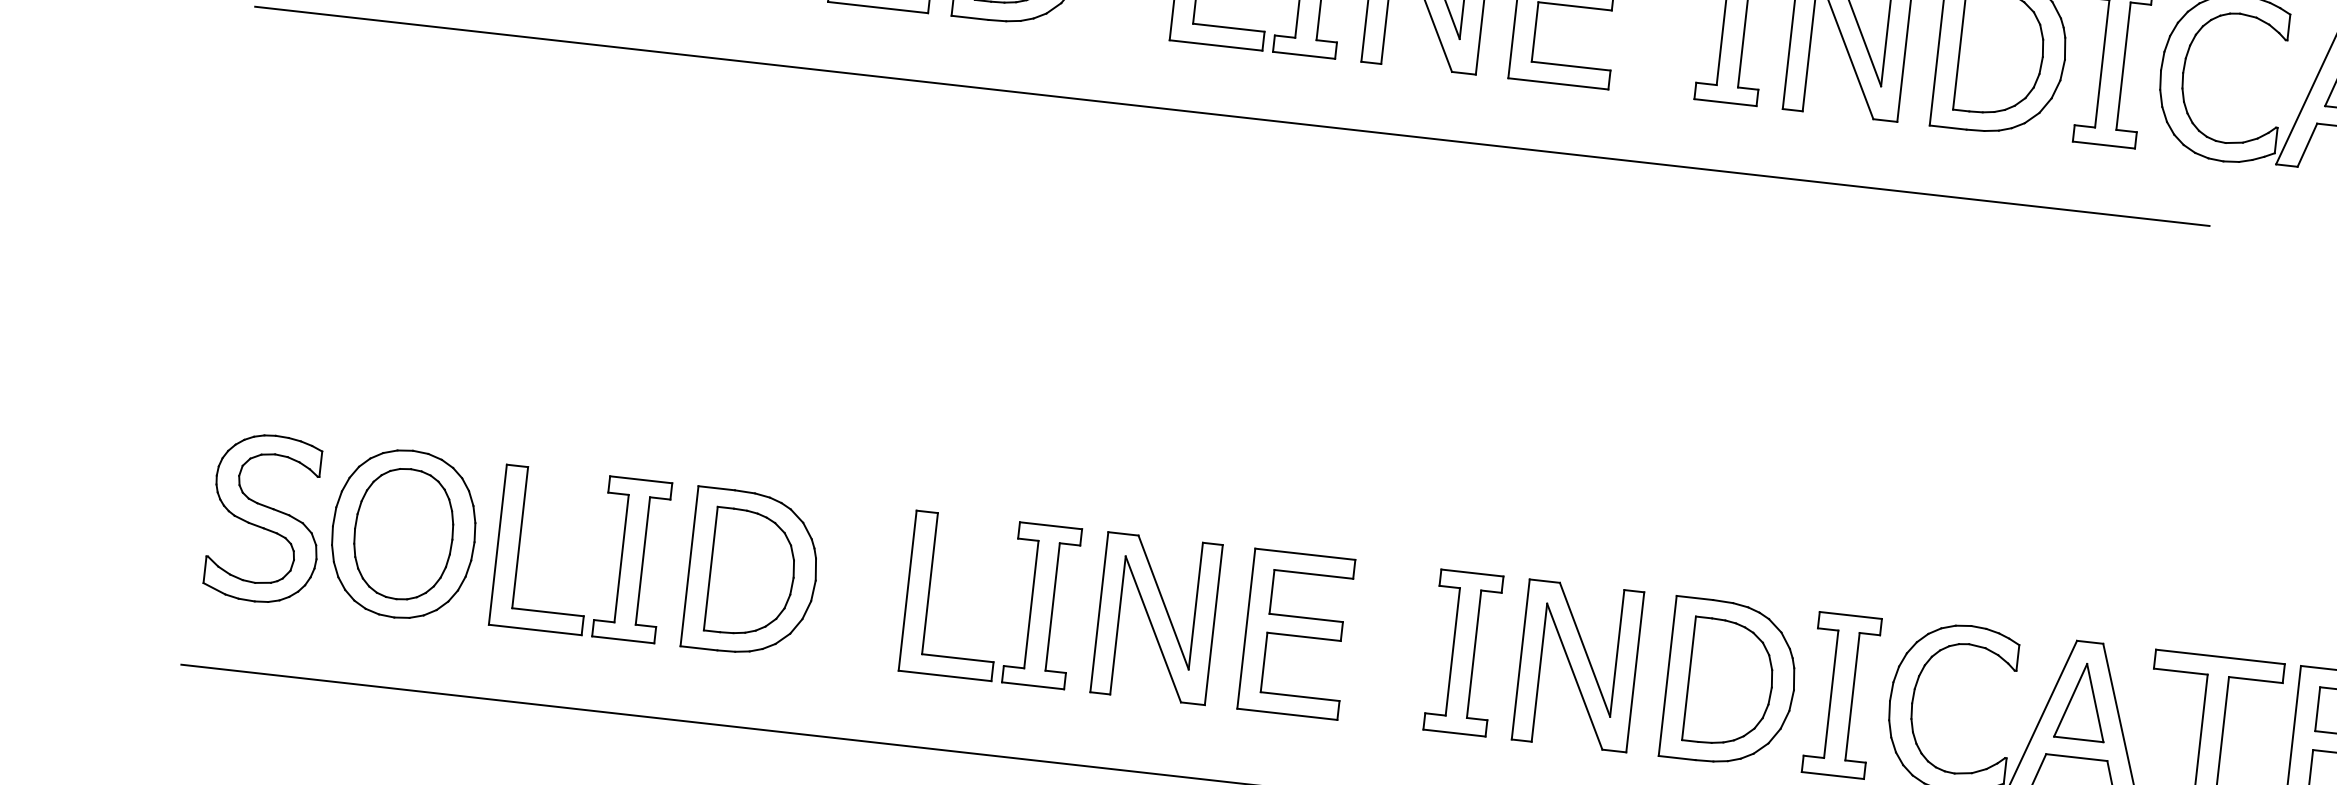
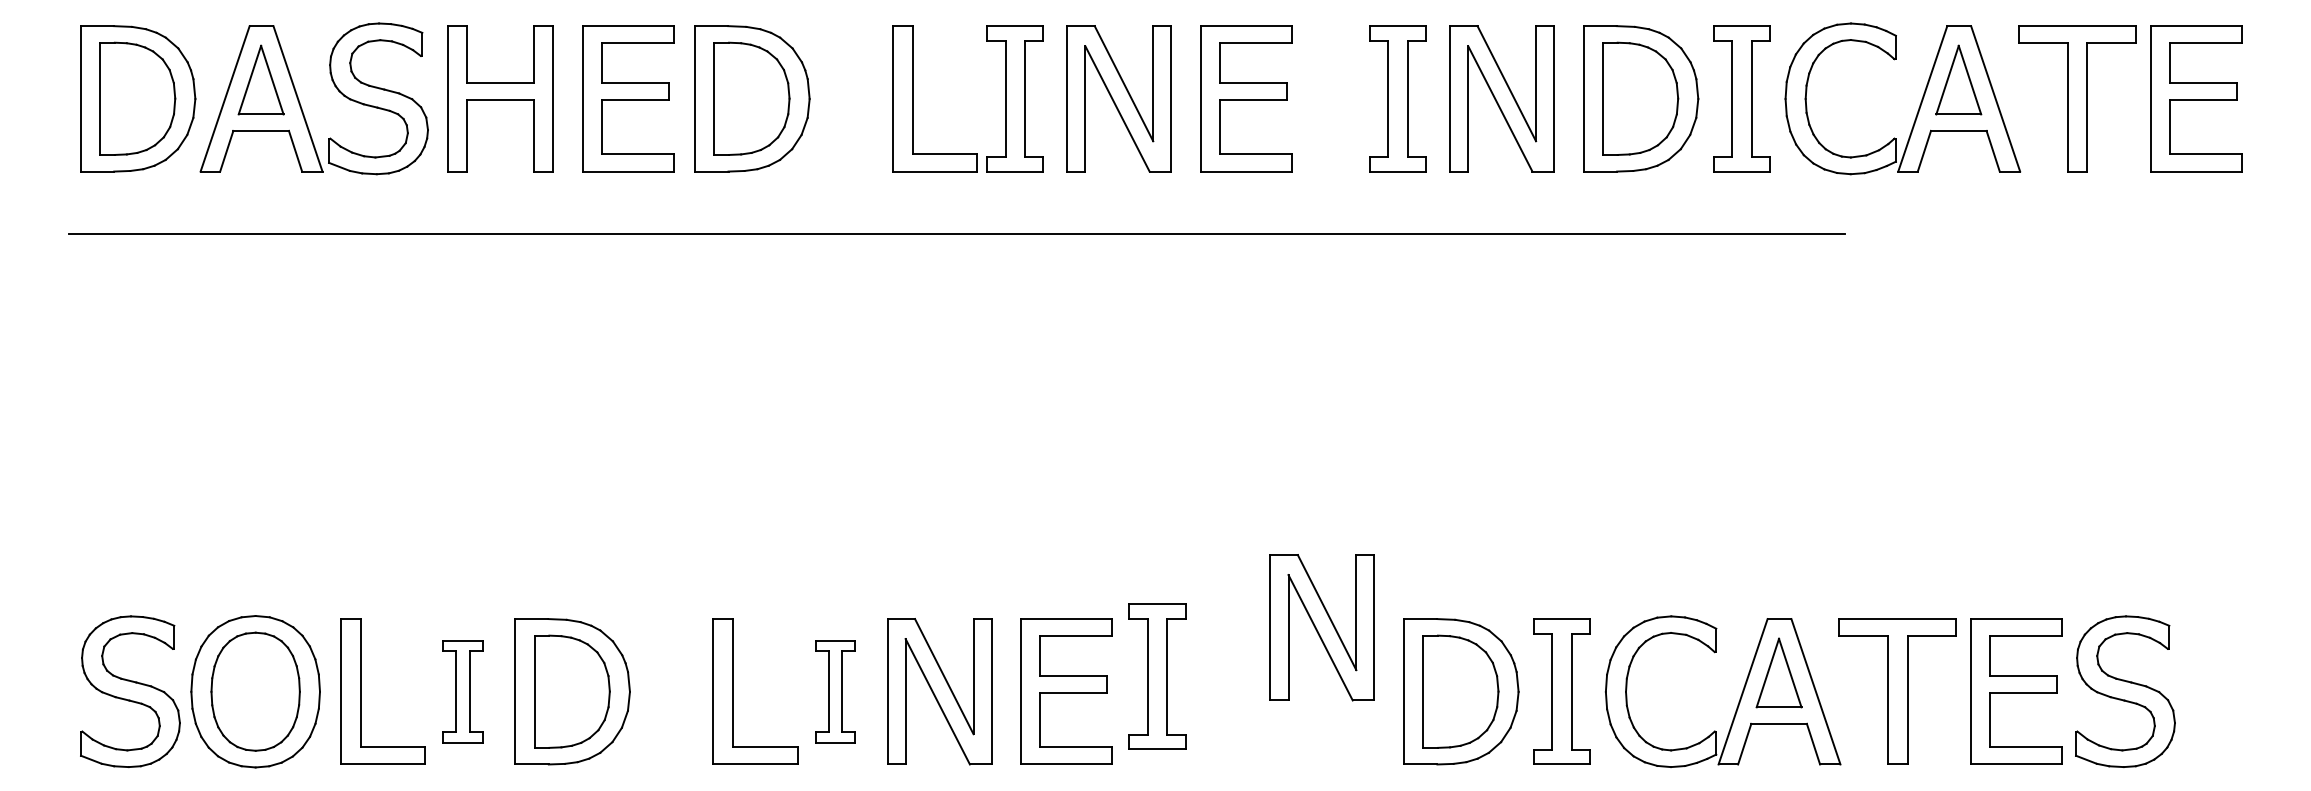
part: (631, 559) -> (462, 691), size x0.7
part: (1042, 605) -> (835, 691), size x0.7
part: (1463, 652) -> (1157, 676), moved
part: (1577, 665) -> (1321, 627), moved

